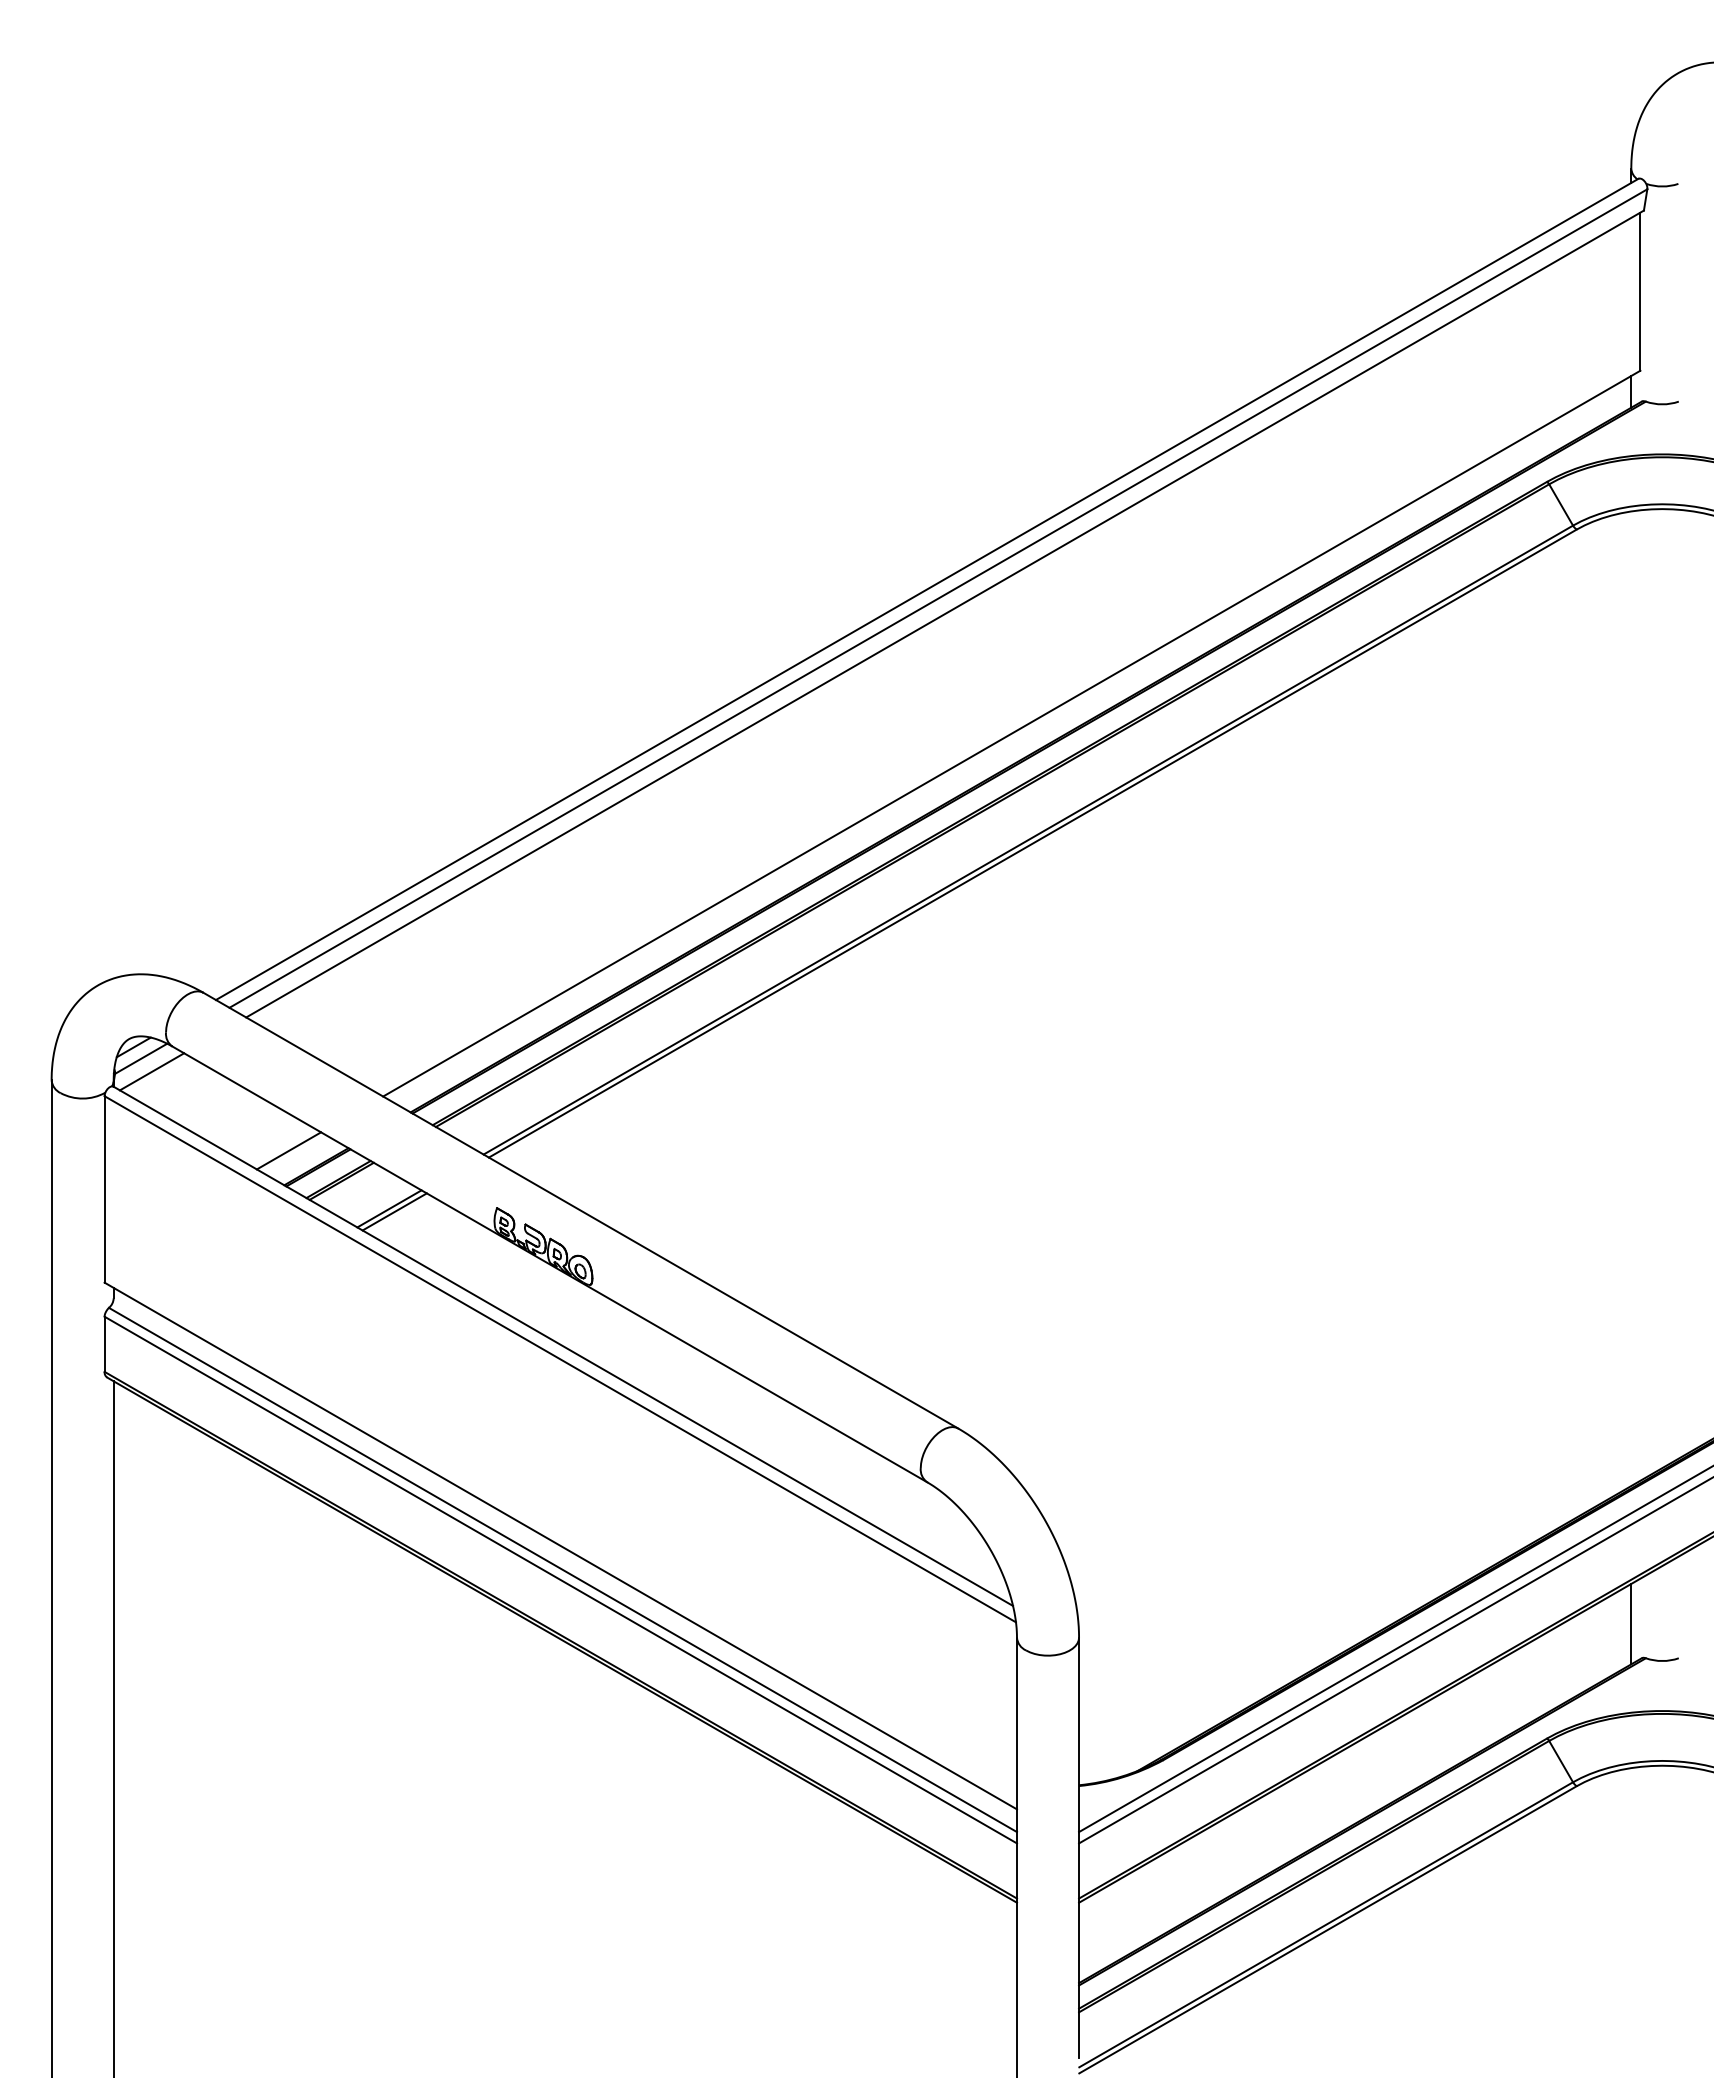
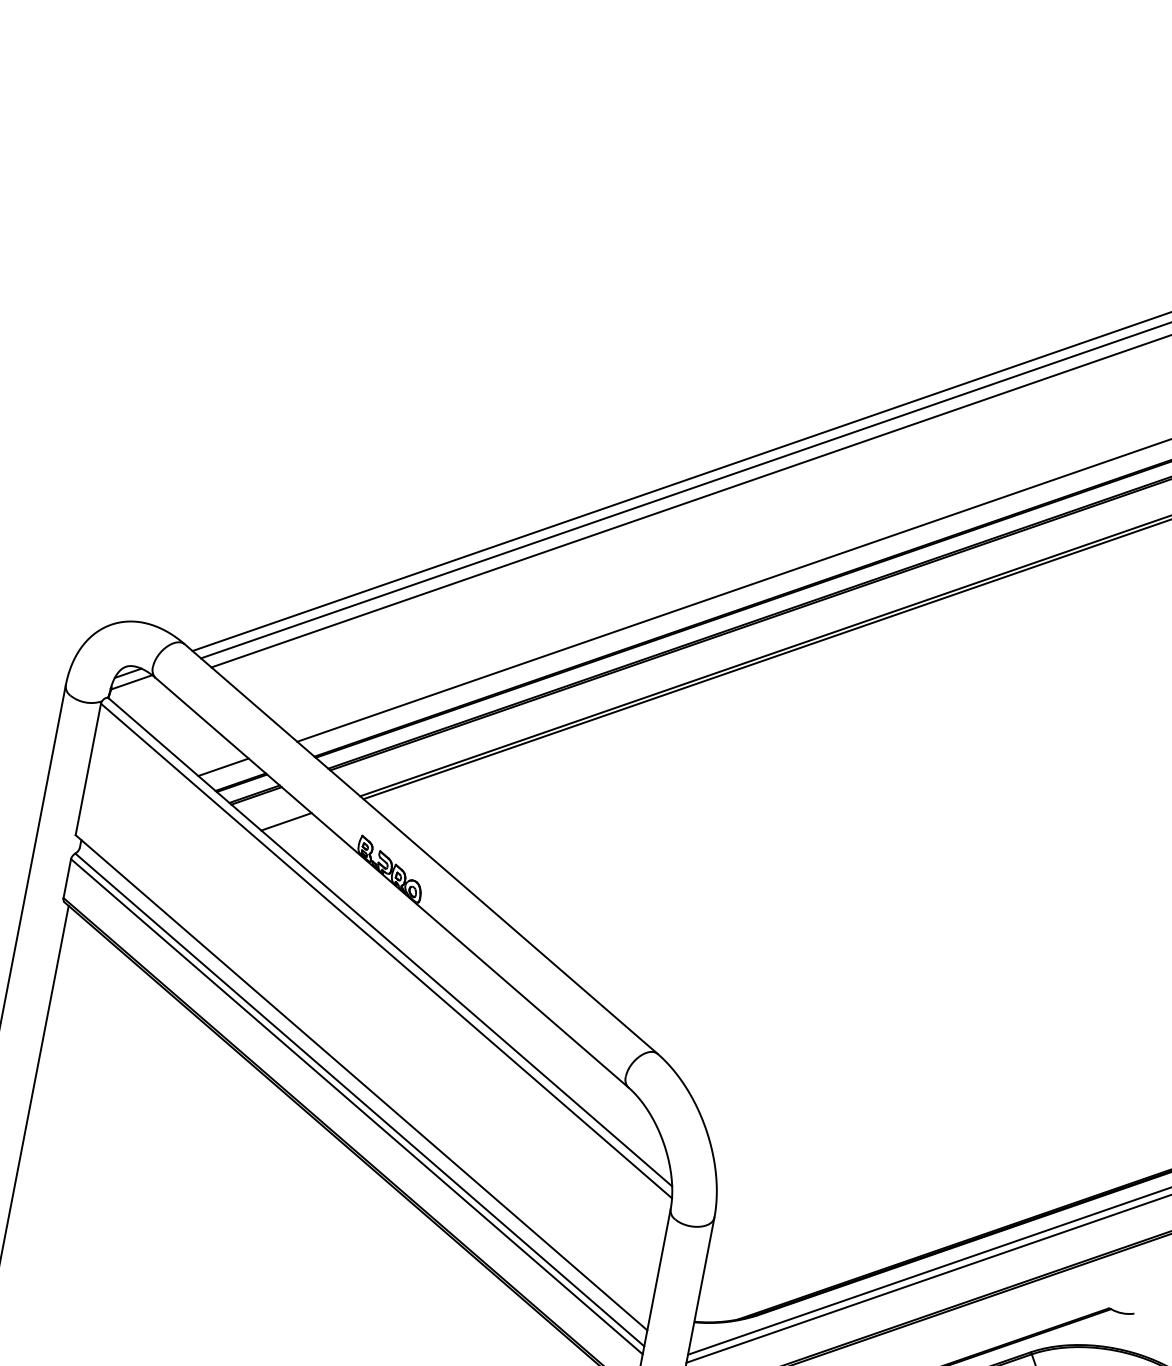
line: (151, 1071) -> (137, 692), removed
line: (394, 1211) -> (289, 824), removed
line: (1631, 1623) -> (1105, 1282), removed

